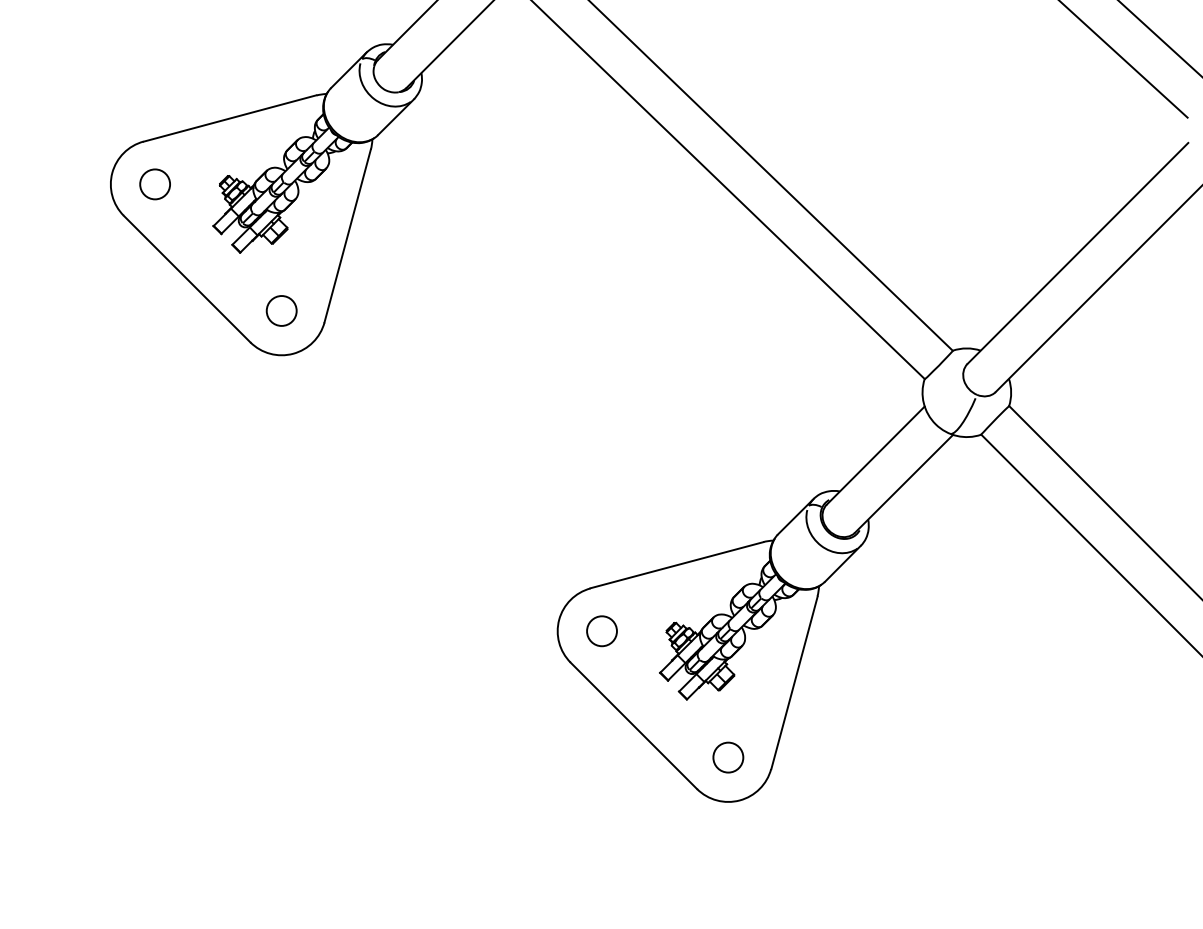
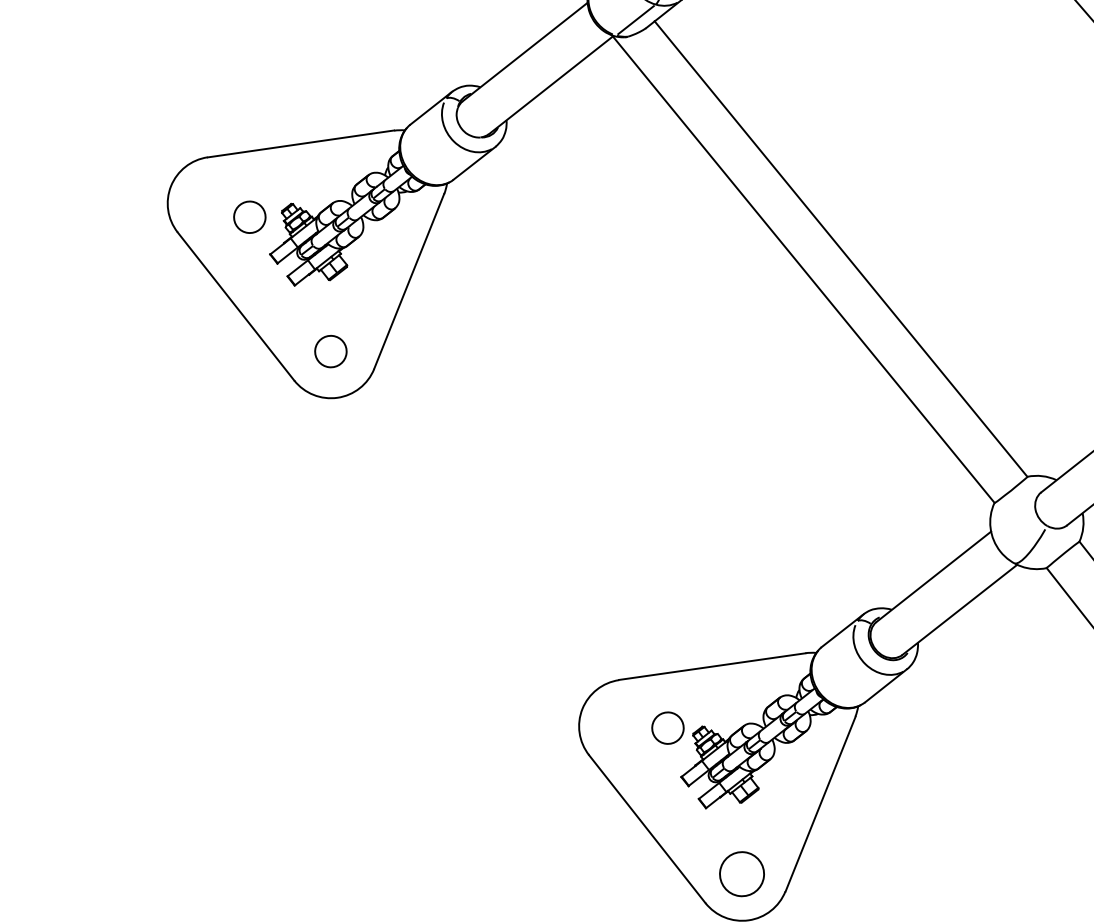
circle: (154, 184) -> (249, 217), moved
circle: (601, 631) -> (667, 728), moved
circle: (728, 757) -> (742, 874), size x1.4

